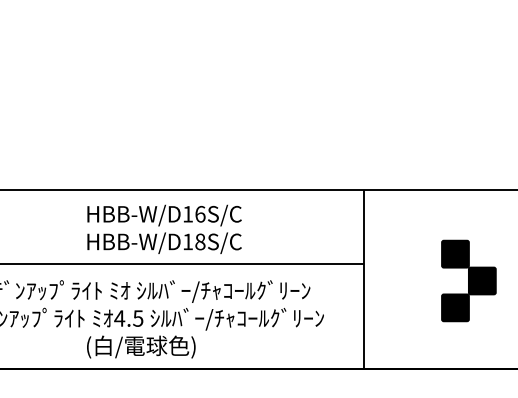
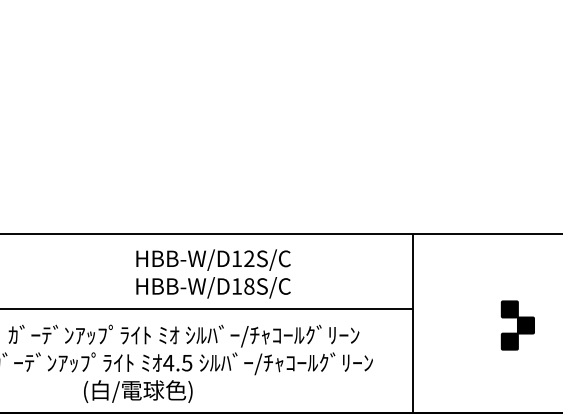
text: (200, 213) -> (249, 258), HBB-W/D16S/C -> HBB-W/D12S/C
part: (468, 280) -> (517, 325), size x0.6
text: (141, 346) -> (138, 391), moved

